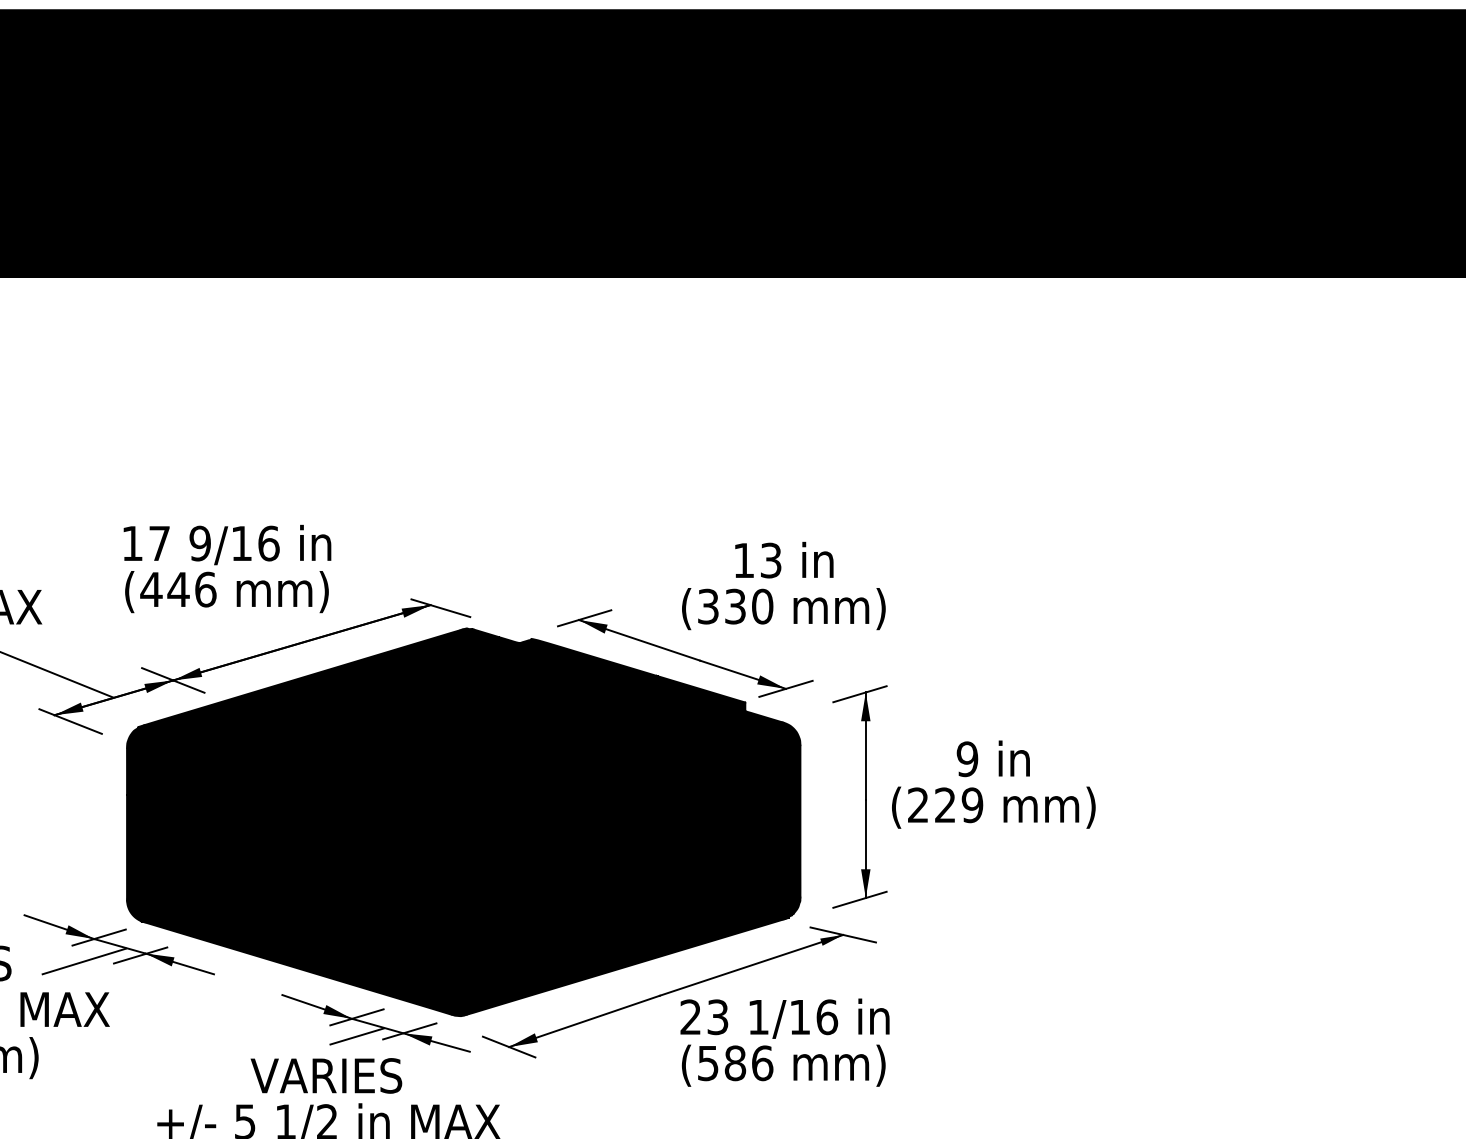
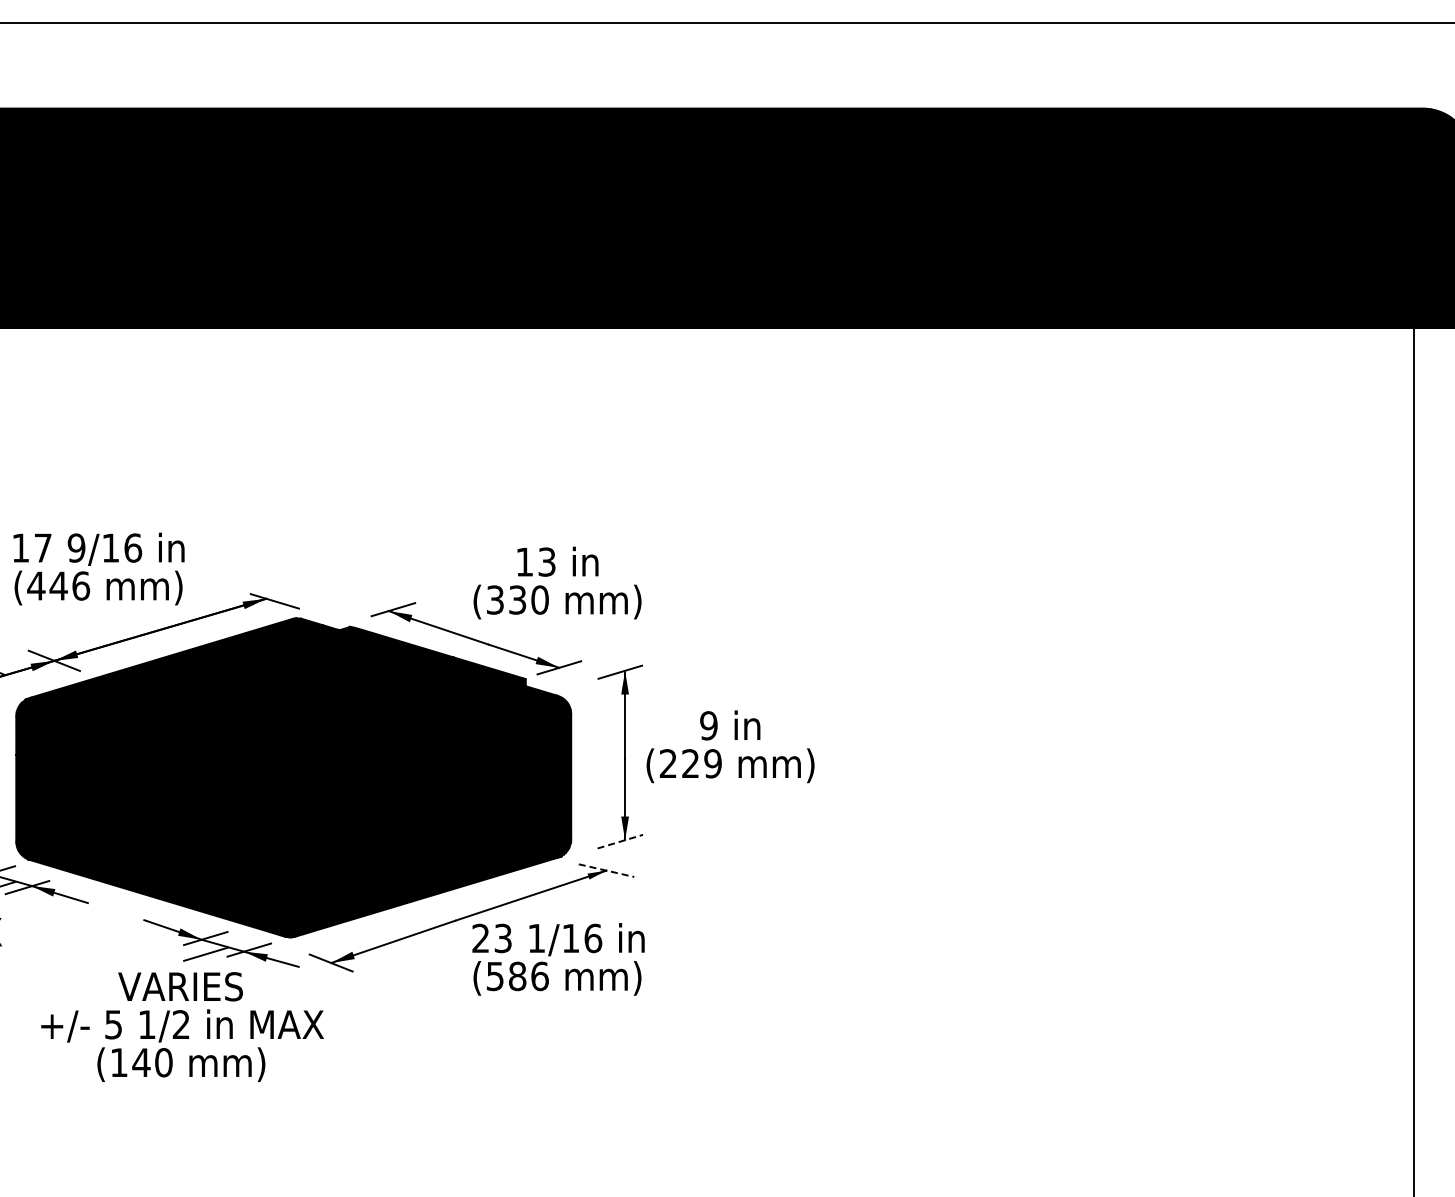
line: (860, 899) -> (620, 841), solid -> dashed
line: (844, 934) -> (607, 870), solid -> dashed

